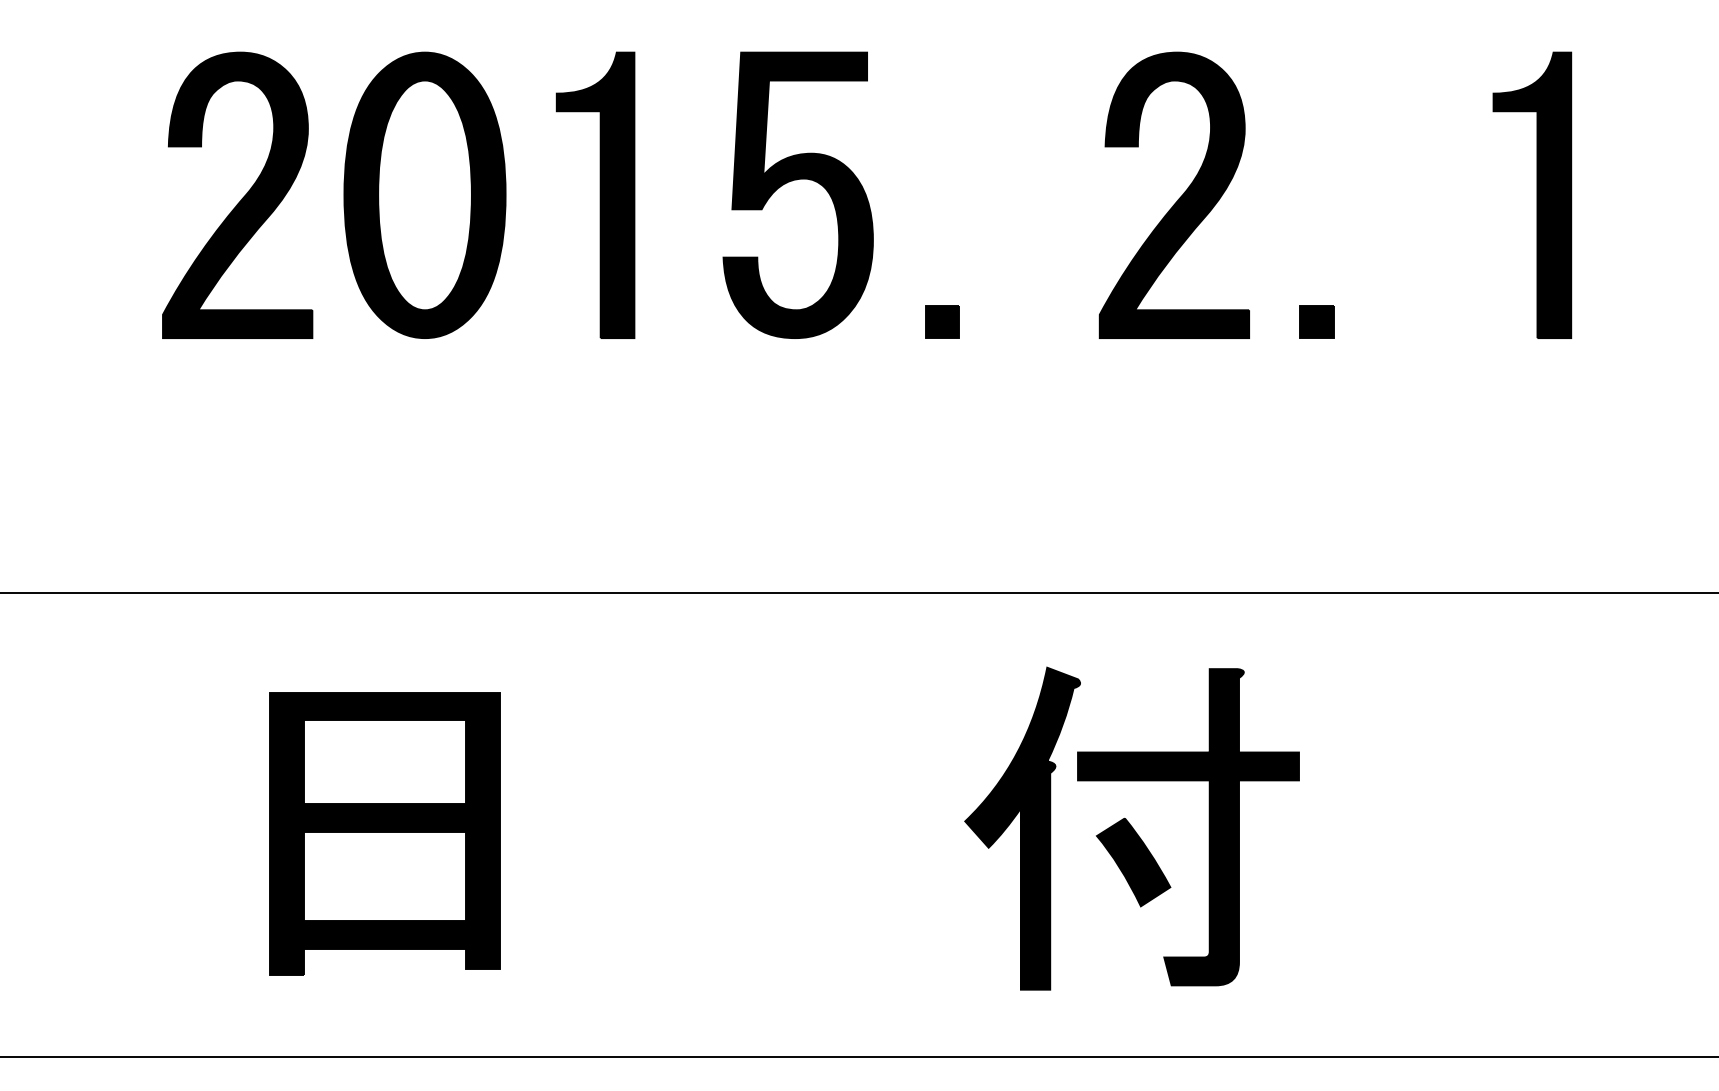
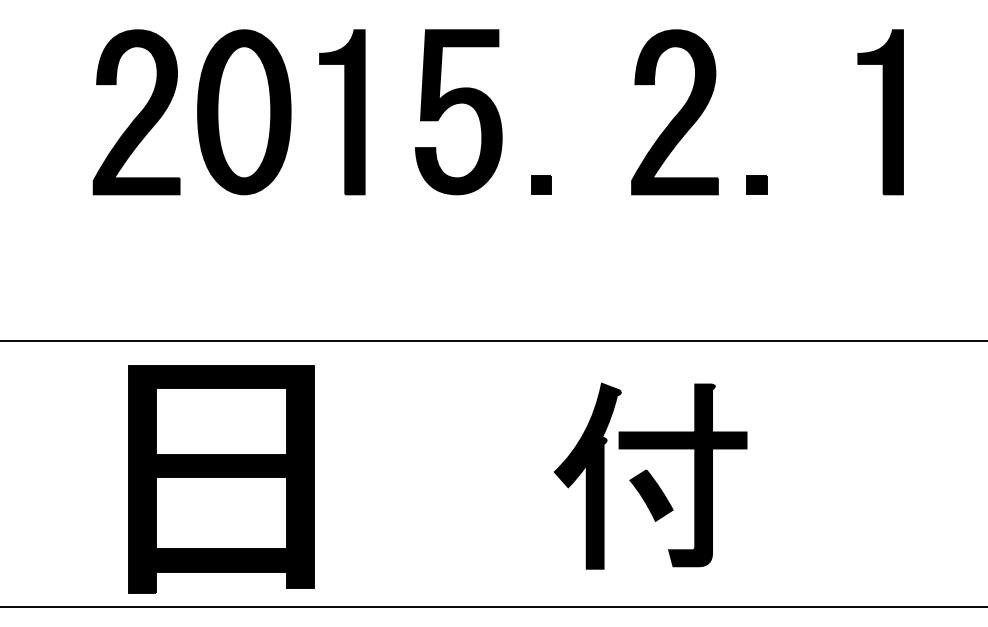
part: (383, 832) -> (220, 478), size x1.4

